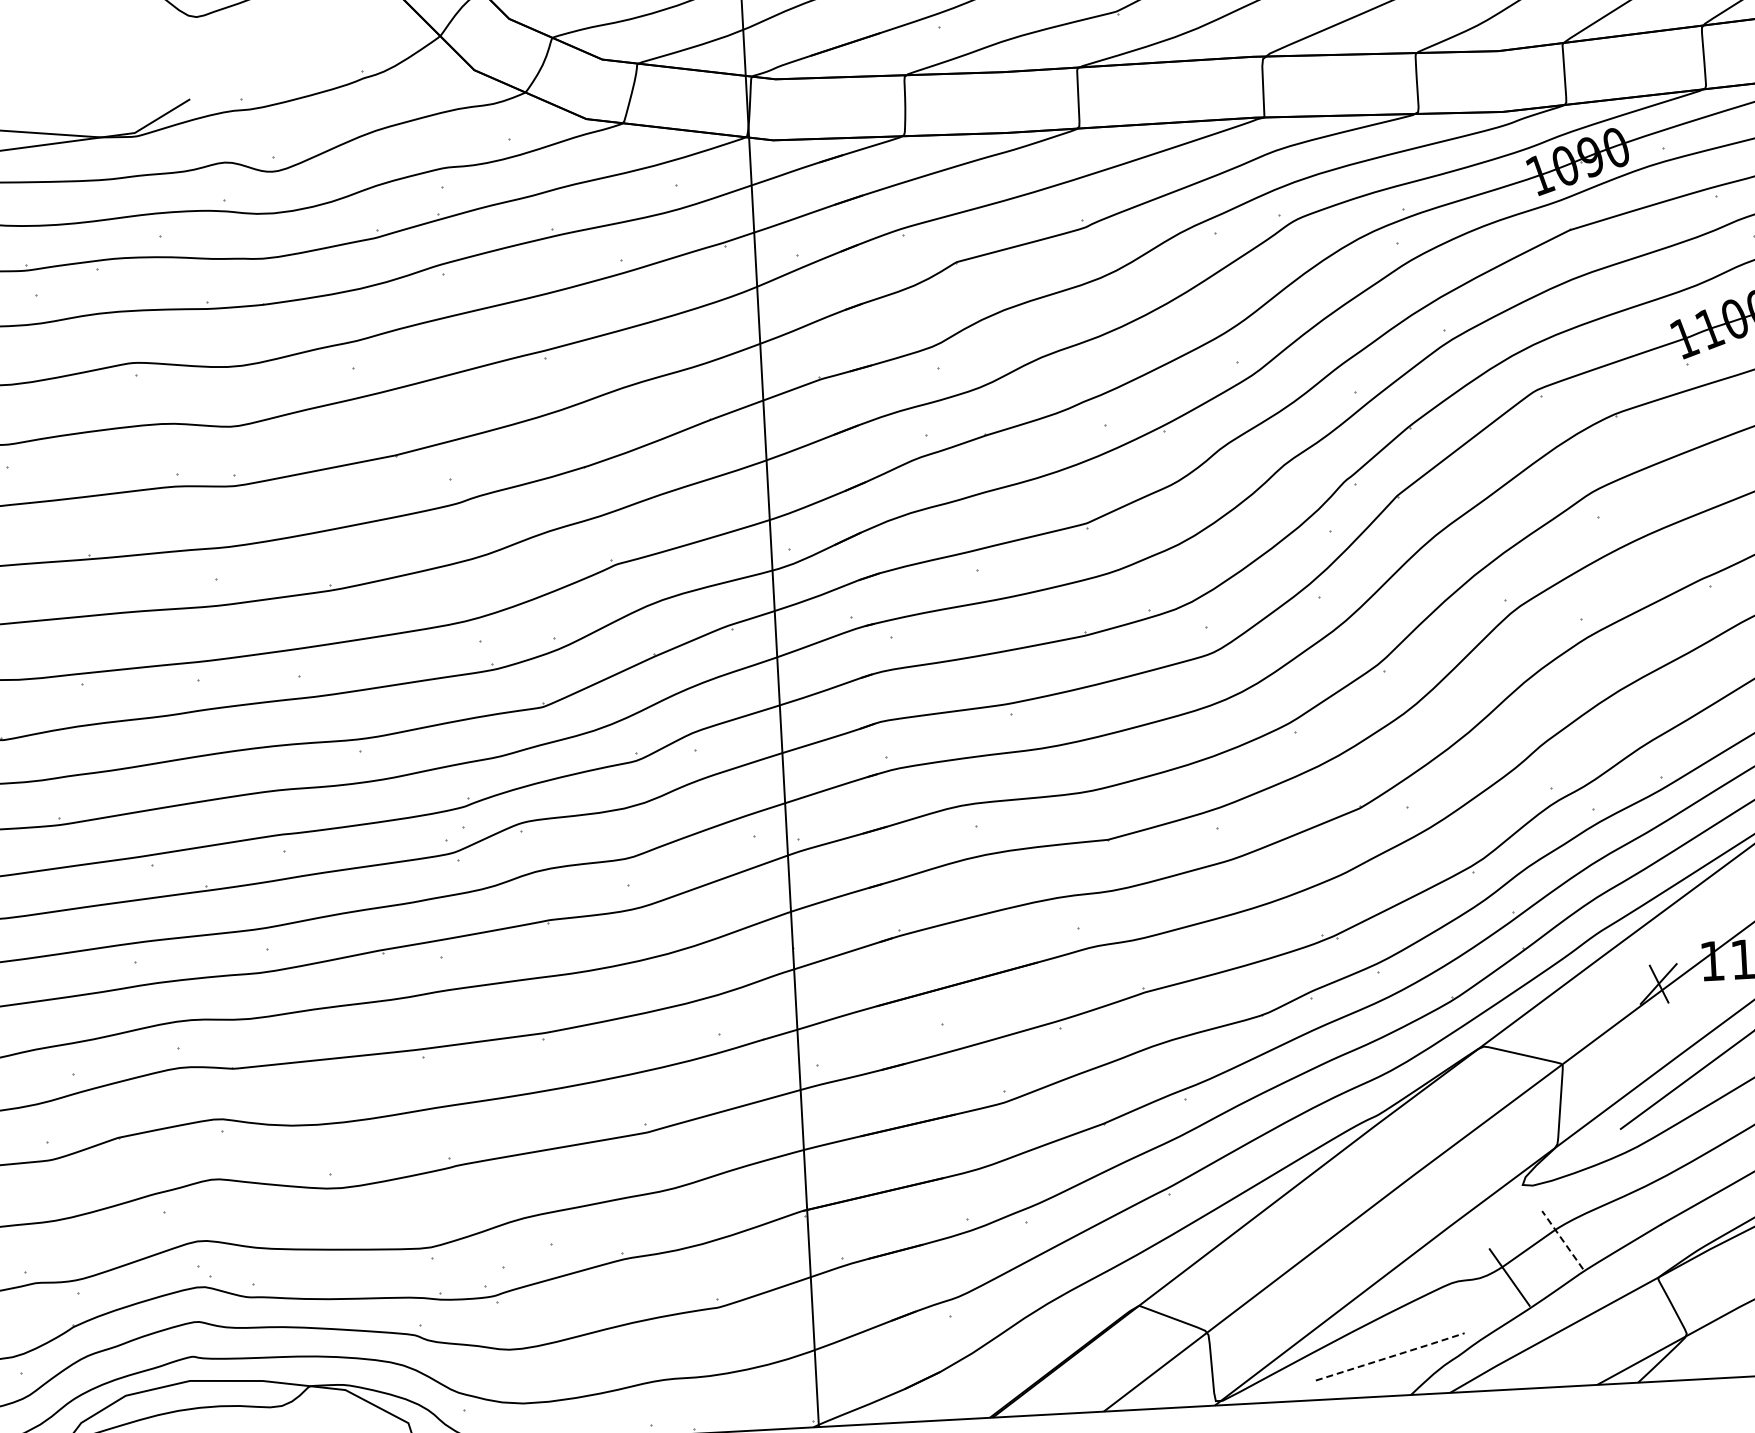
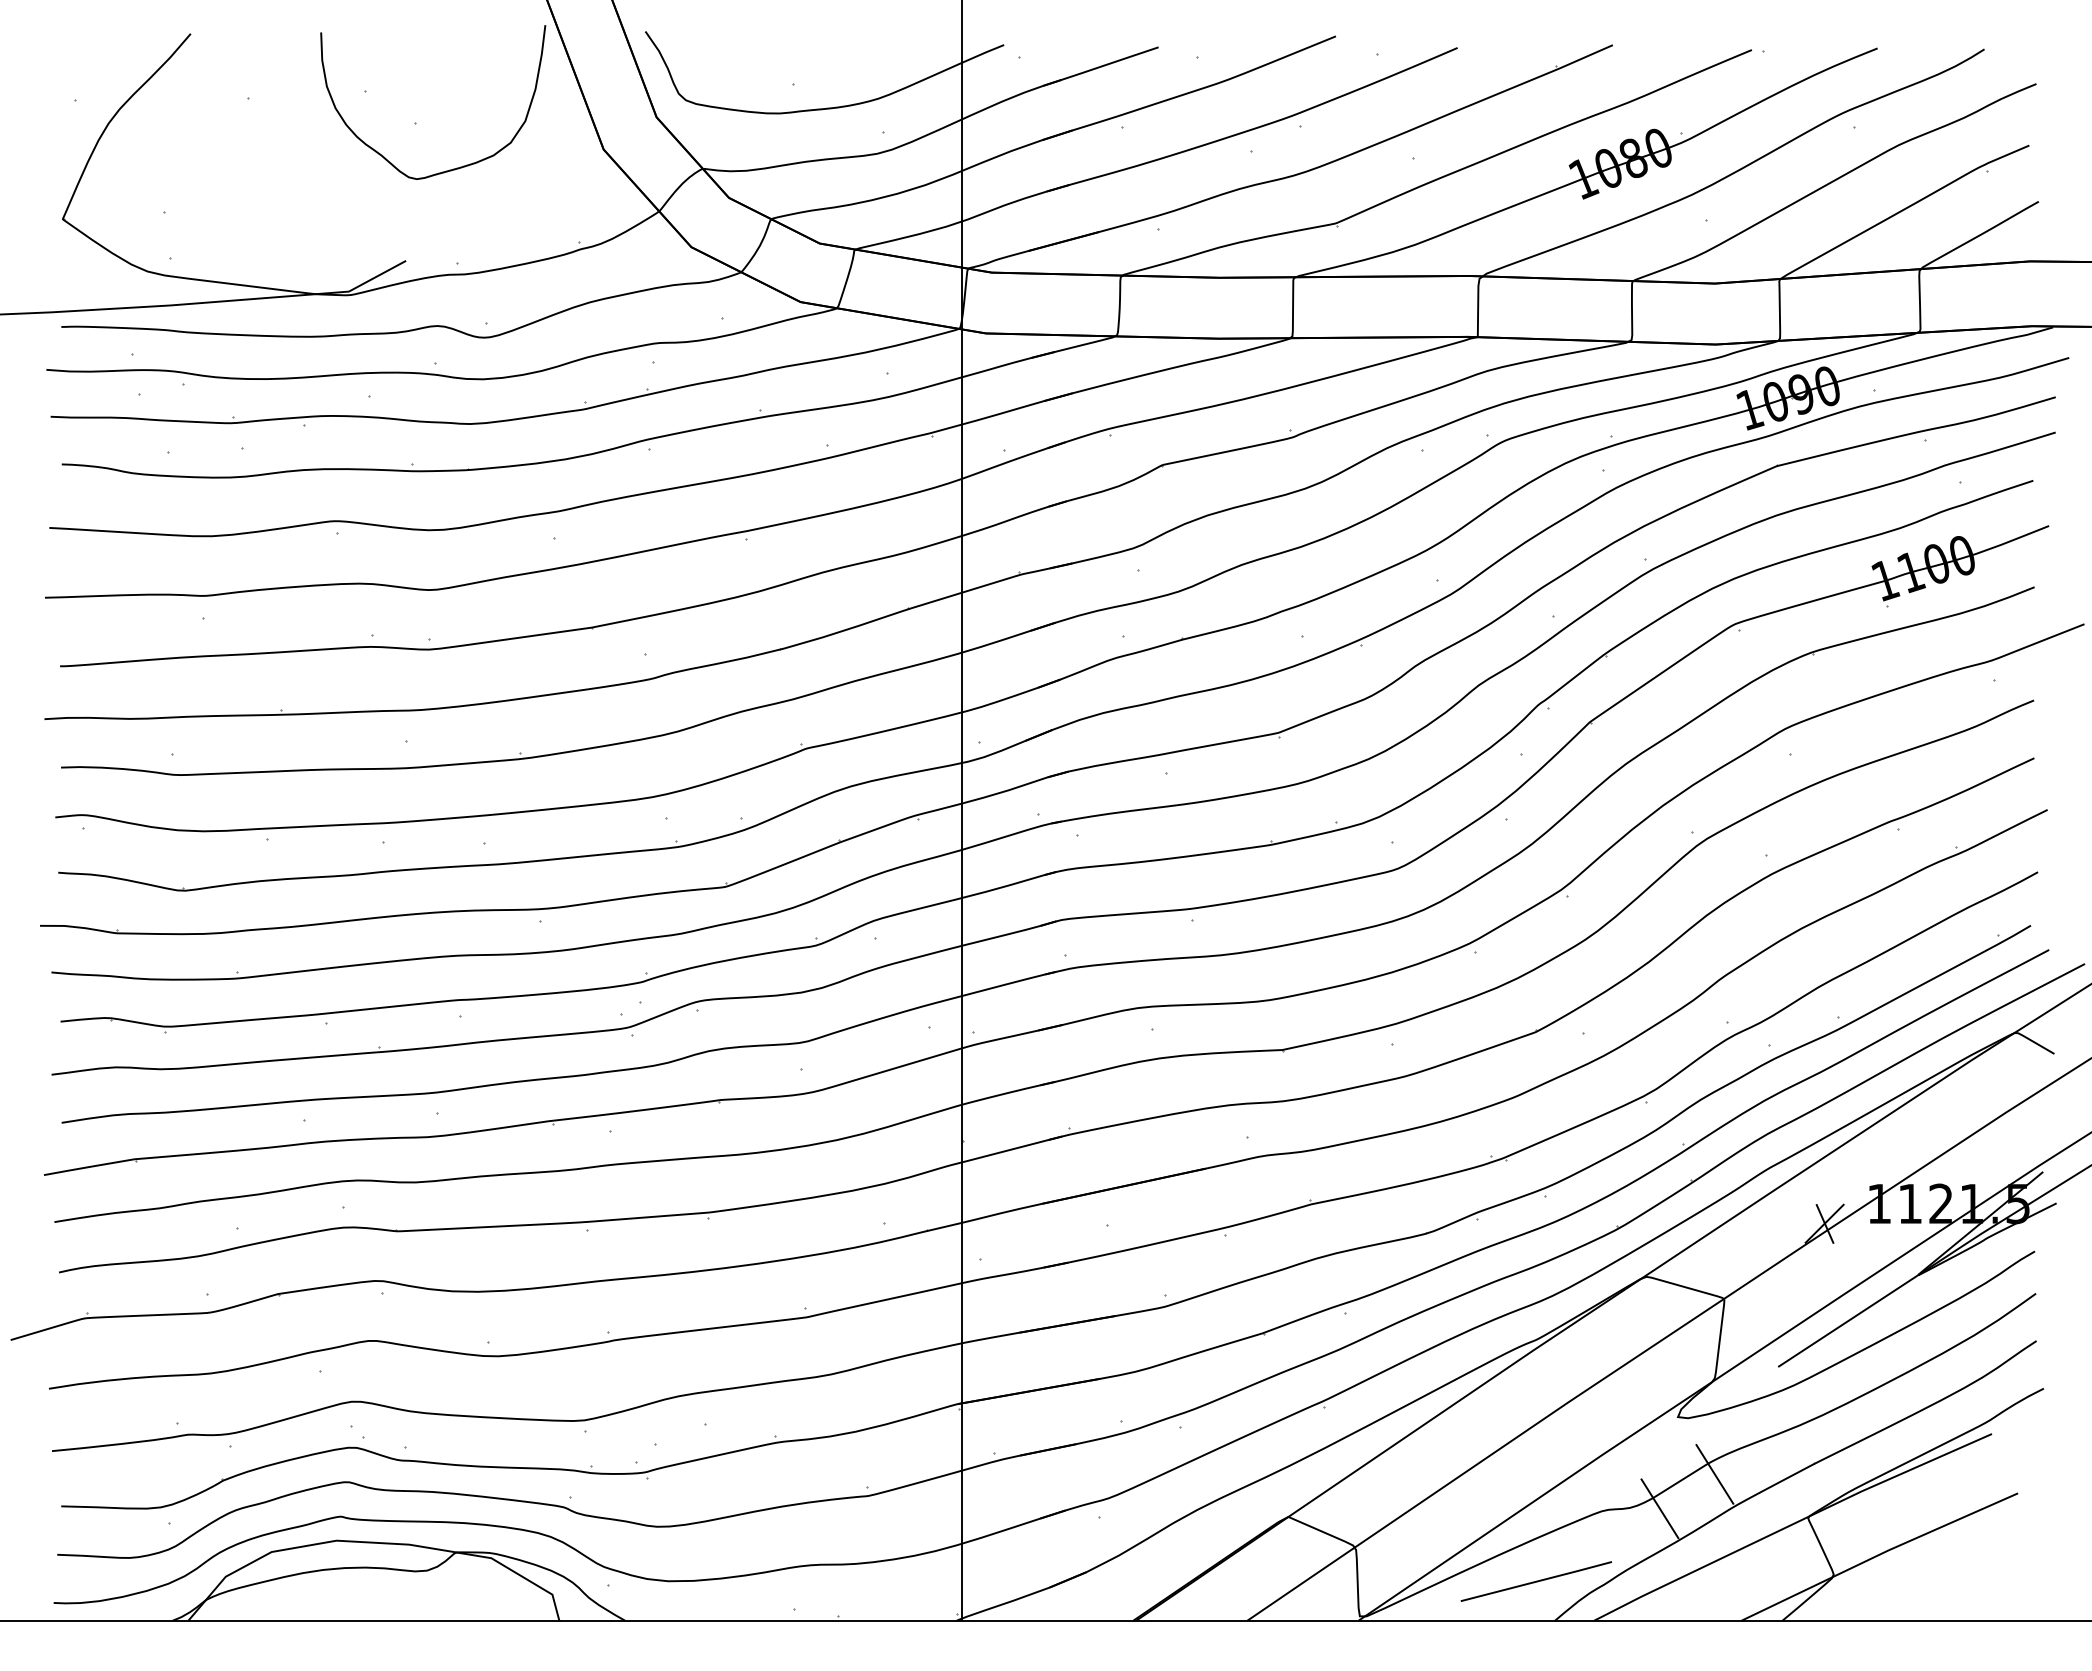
line: (1562, 1240) -> (1714, 1474), dashed -> solid
line: (1391, 1356) -> (1537, 1581), dashed -> solid

